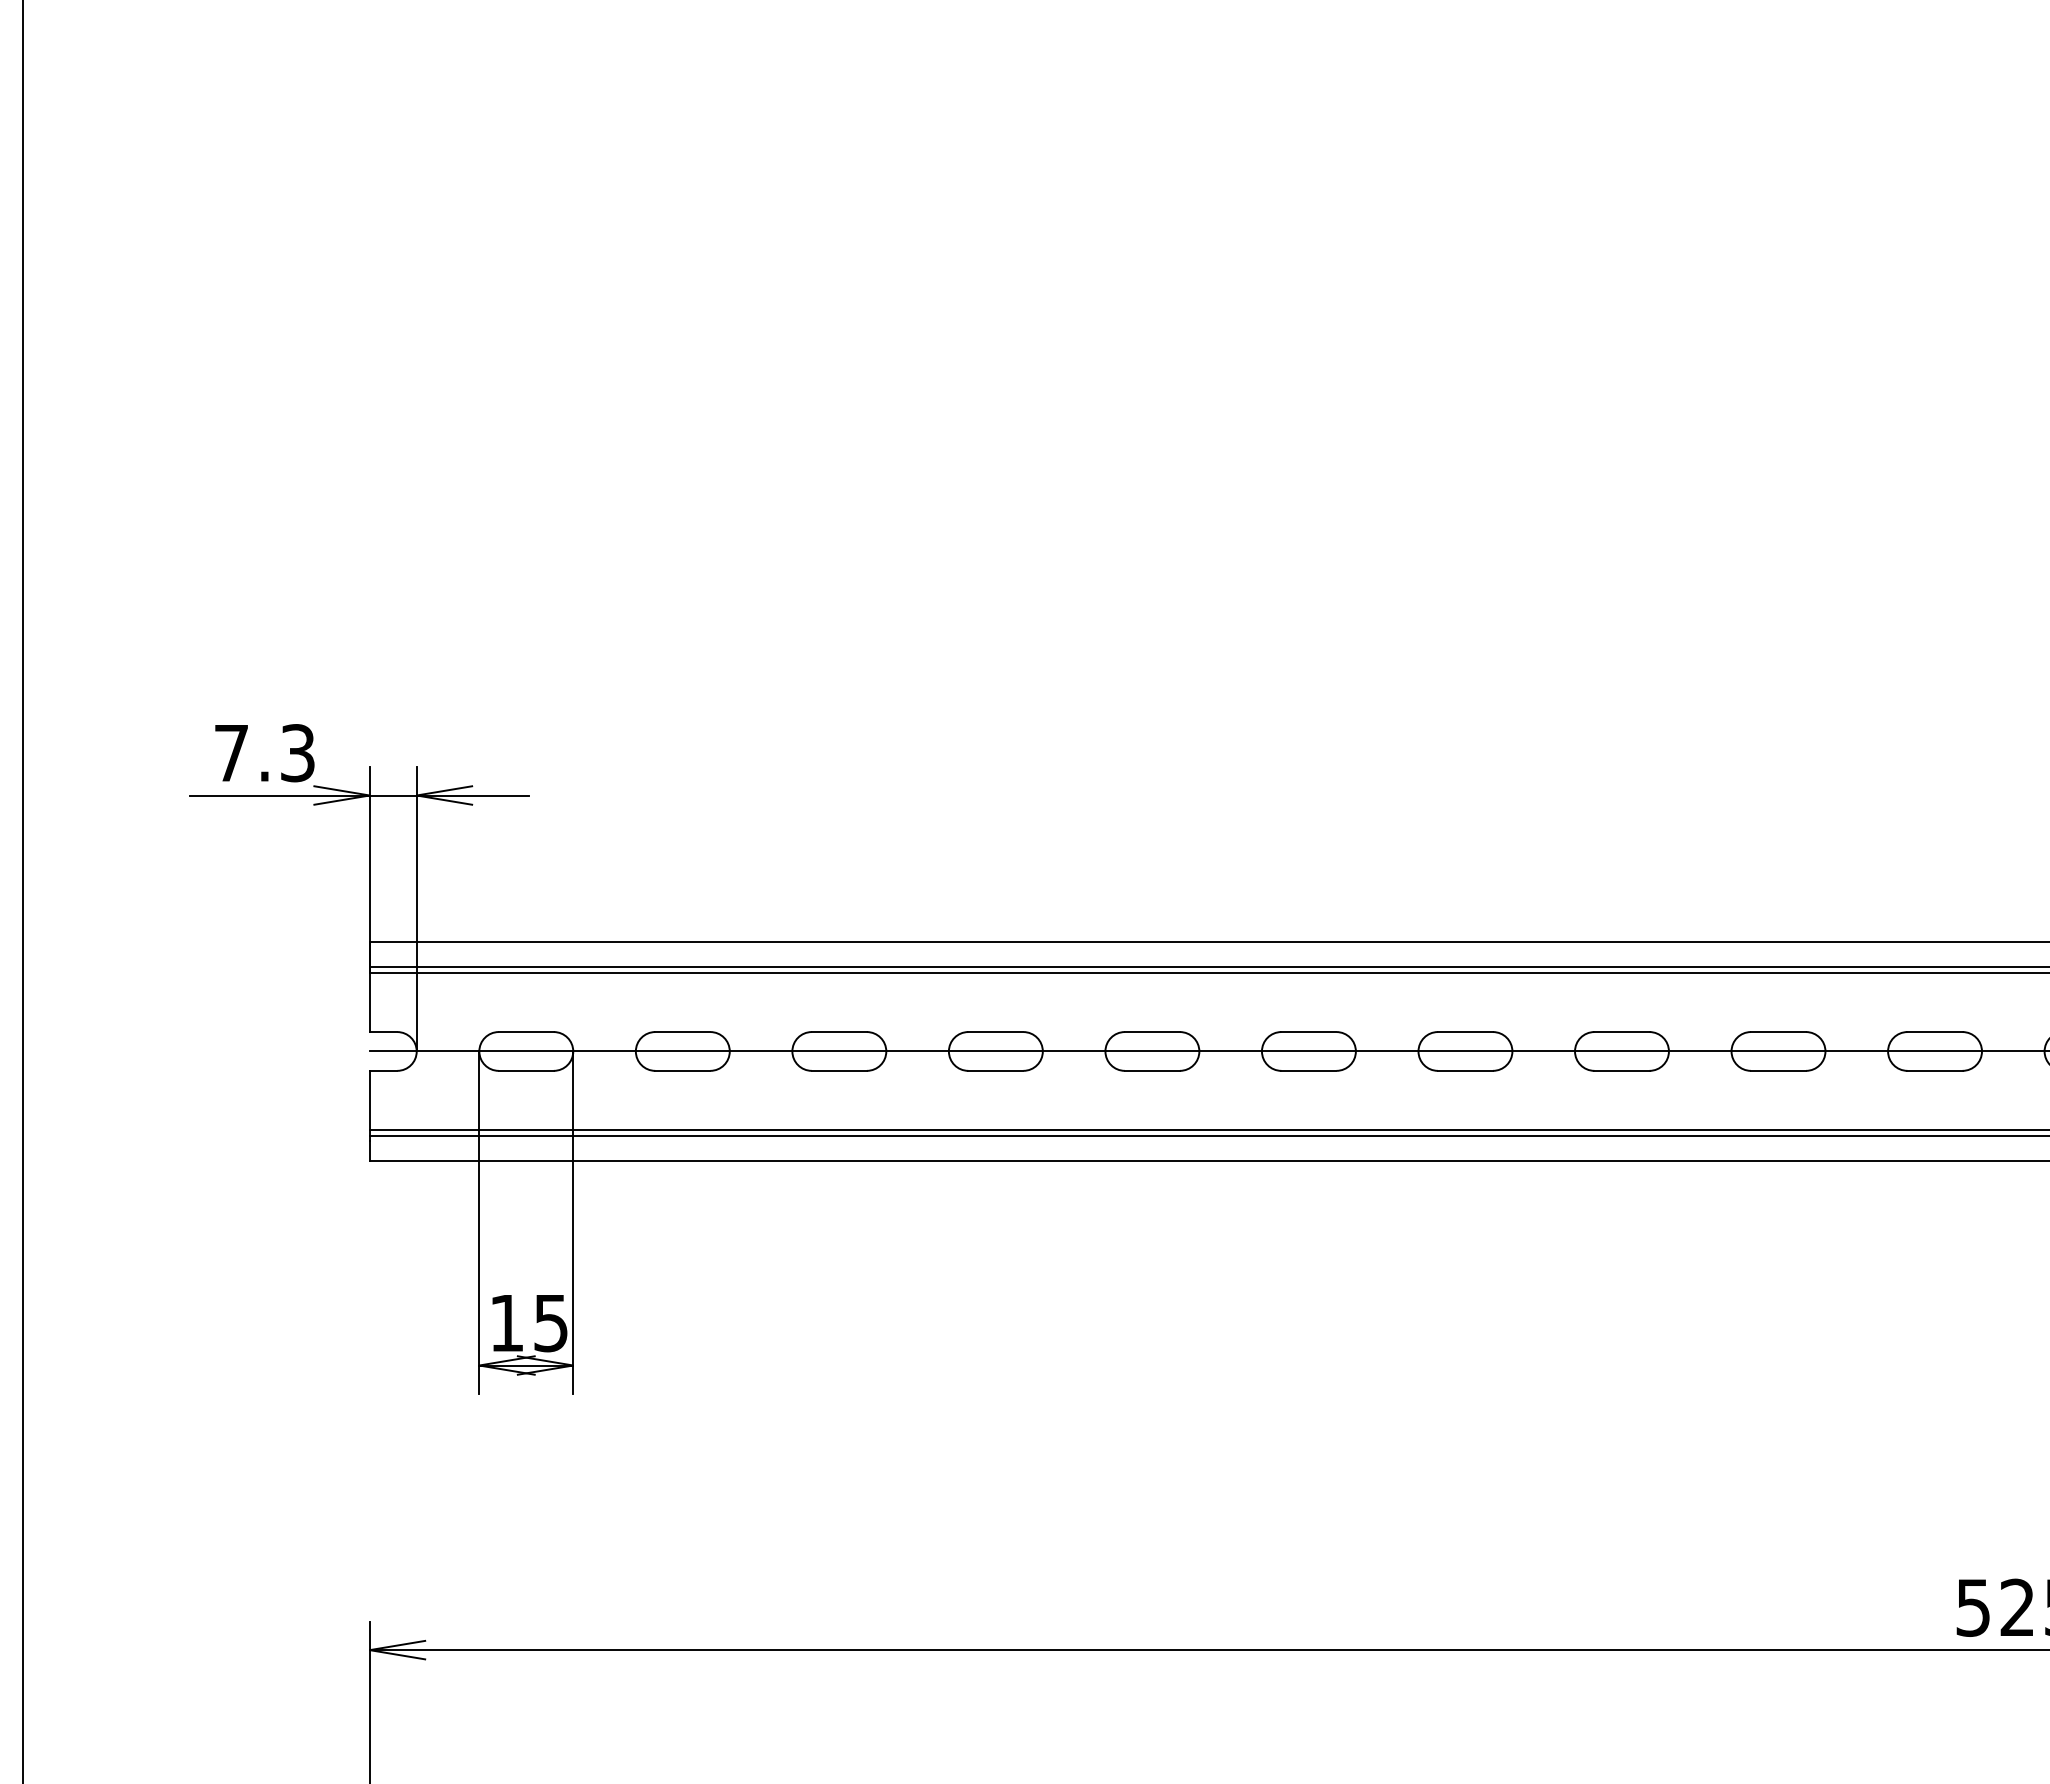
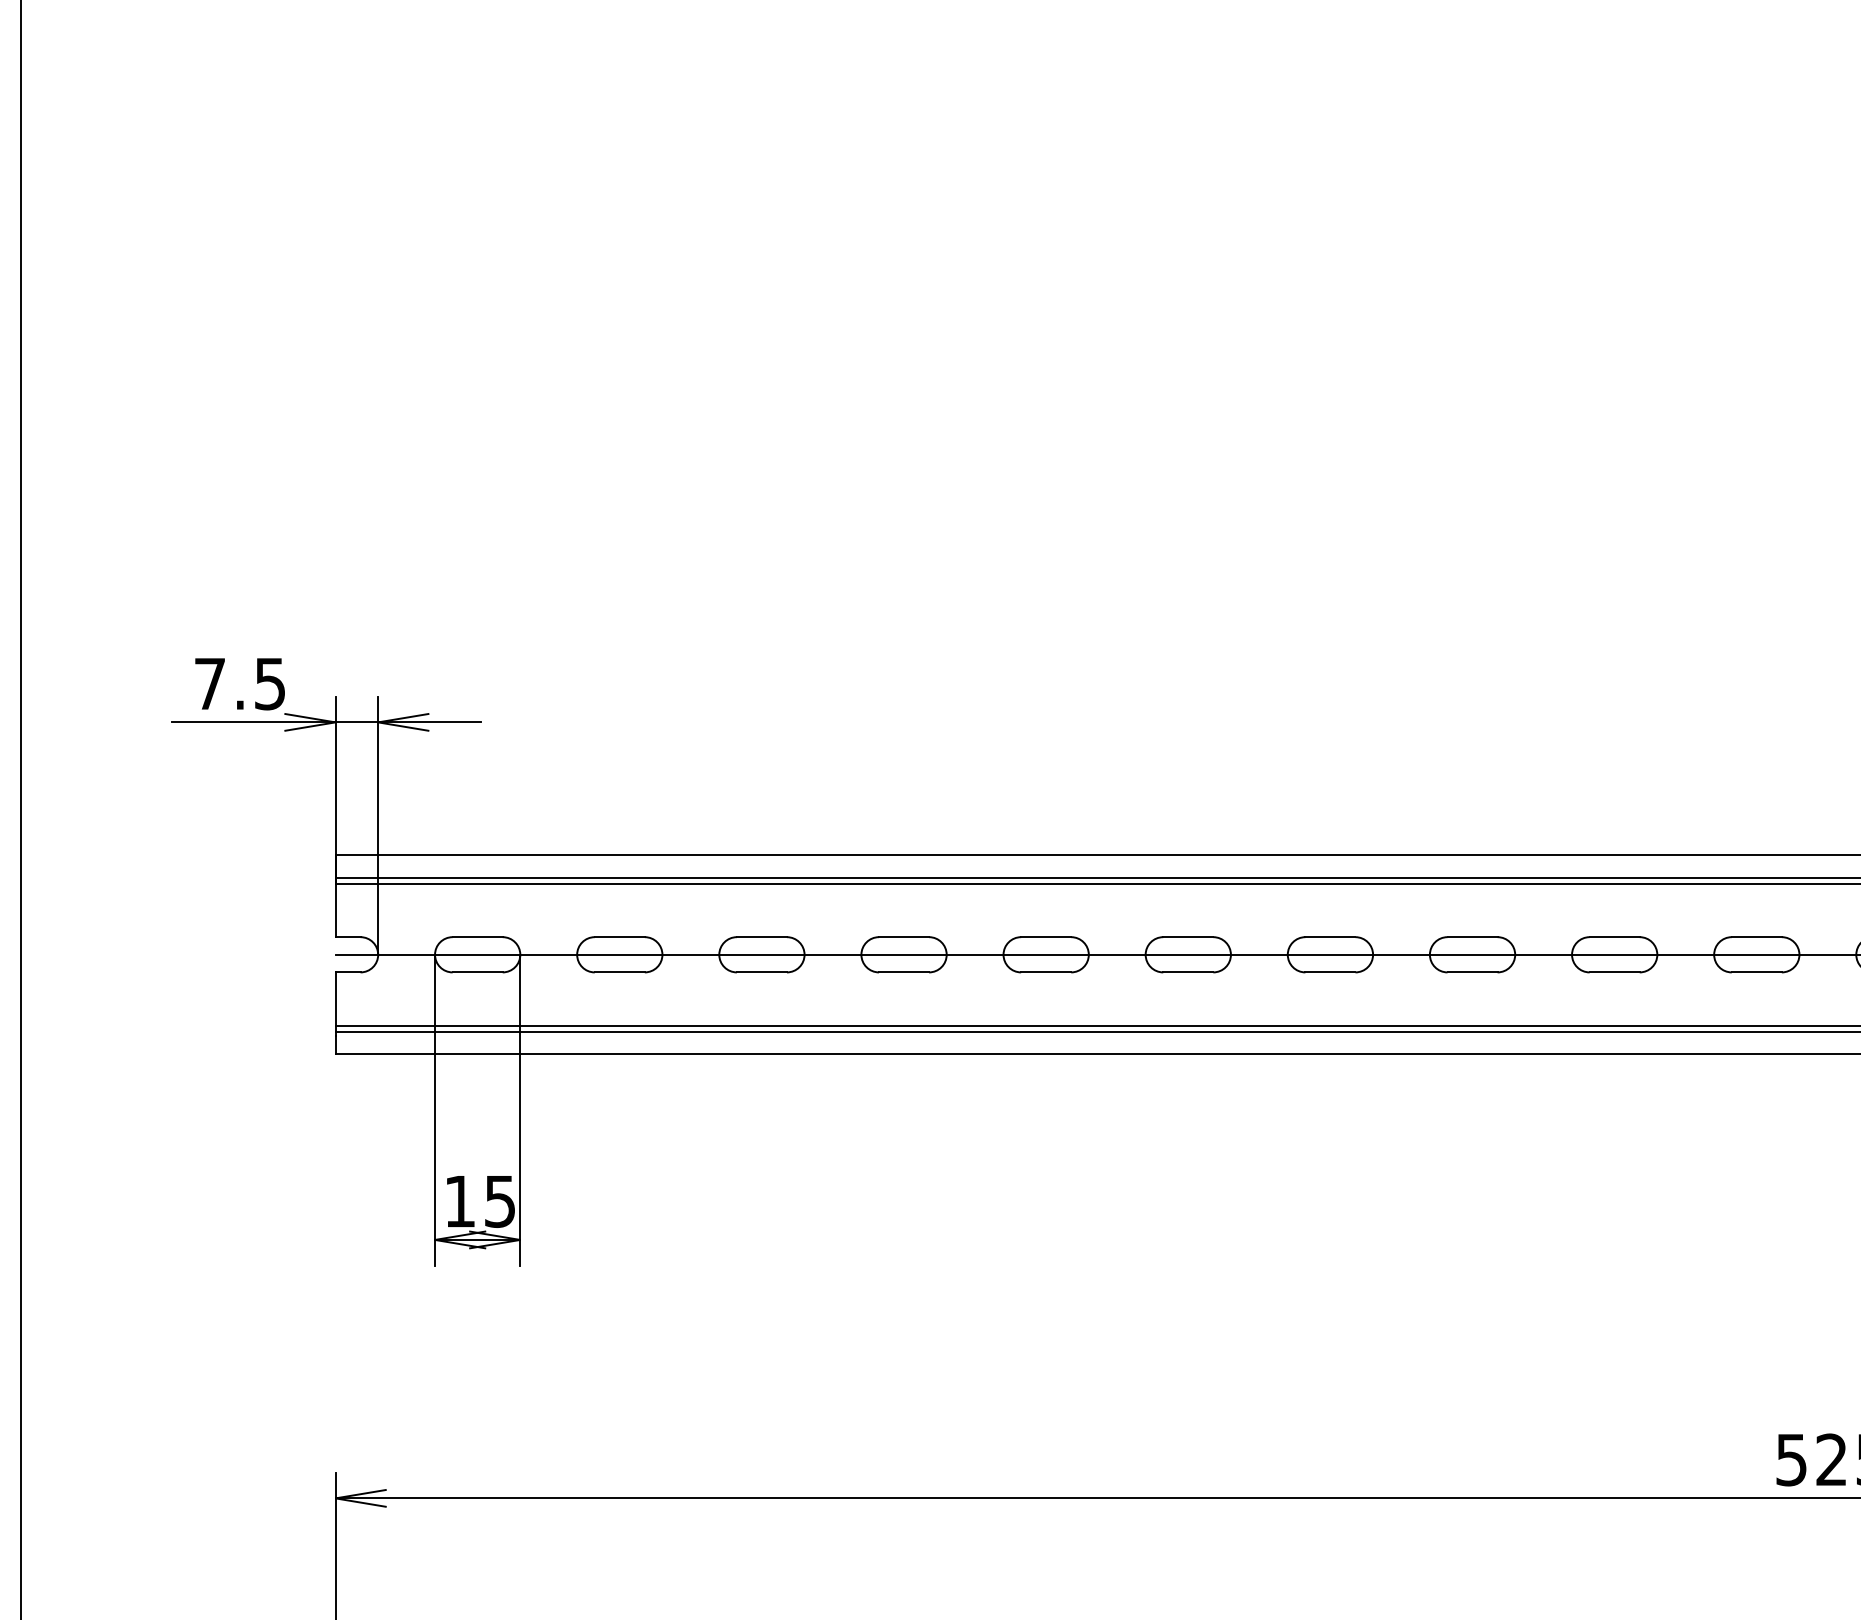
text: (297, 752) -> (269, 683), 7.3 -> 7.5

